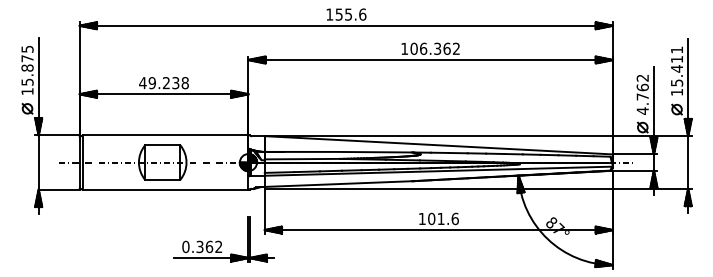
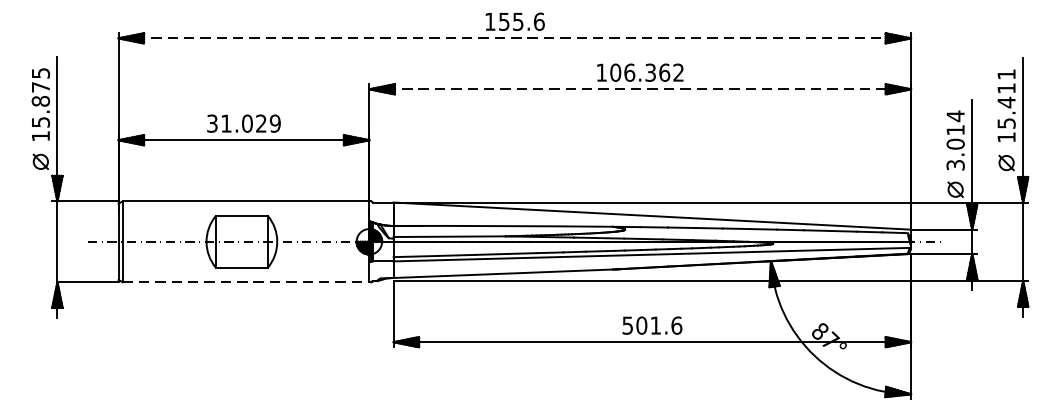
line: (346, 25) -> (515, 37), solid -> dashed
line: (431, 60) -> (641, 90), solid -> dashed
text: (163, 83) -> (243, 124), 49.238 -> 31.029
text: (642, 94) -> (955, 140), 4.762 -> 3.014
line: (165, 189) -> (246, 281), solid -> dashed
text: (421, 219) -> (626, 326), 101.6 -> 501.6
part: (223, 239) -> (332, 356), removed

